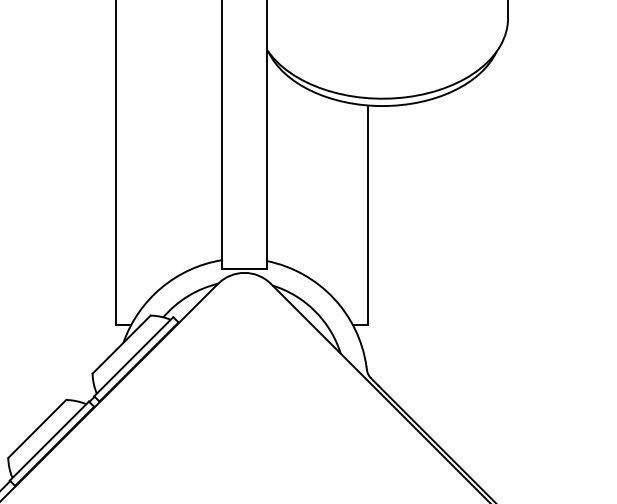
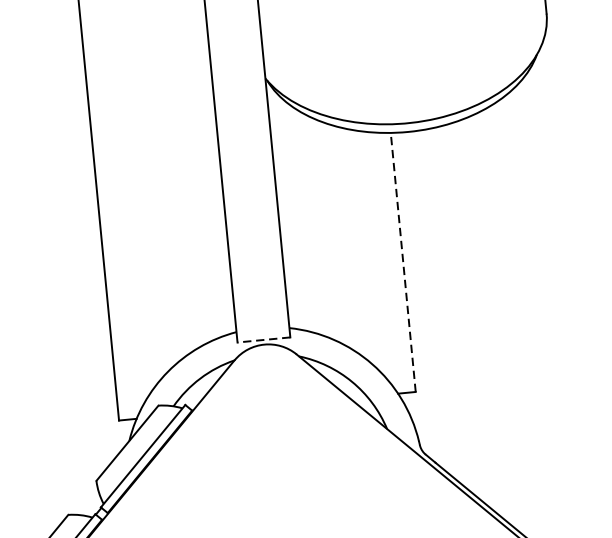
line: (367, 215) -> (403, 262), solid -> dashed
line: (244, 268) -> (263, 339), solid -> dashed

